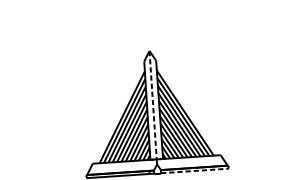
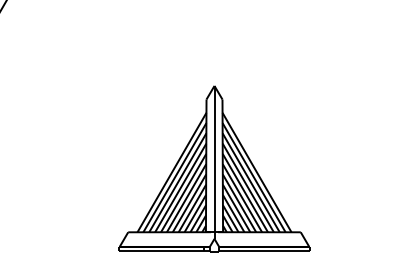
line: (153, 105) -> (214, 159), dashed -> solid
line: (194, 171) -> (264, 251), dashed -> solid

